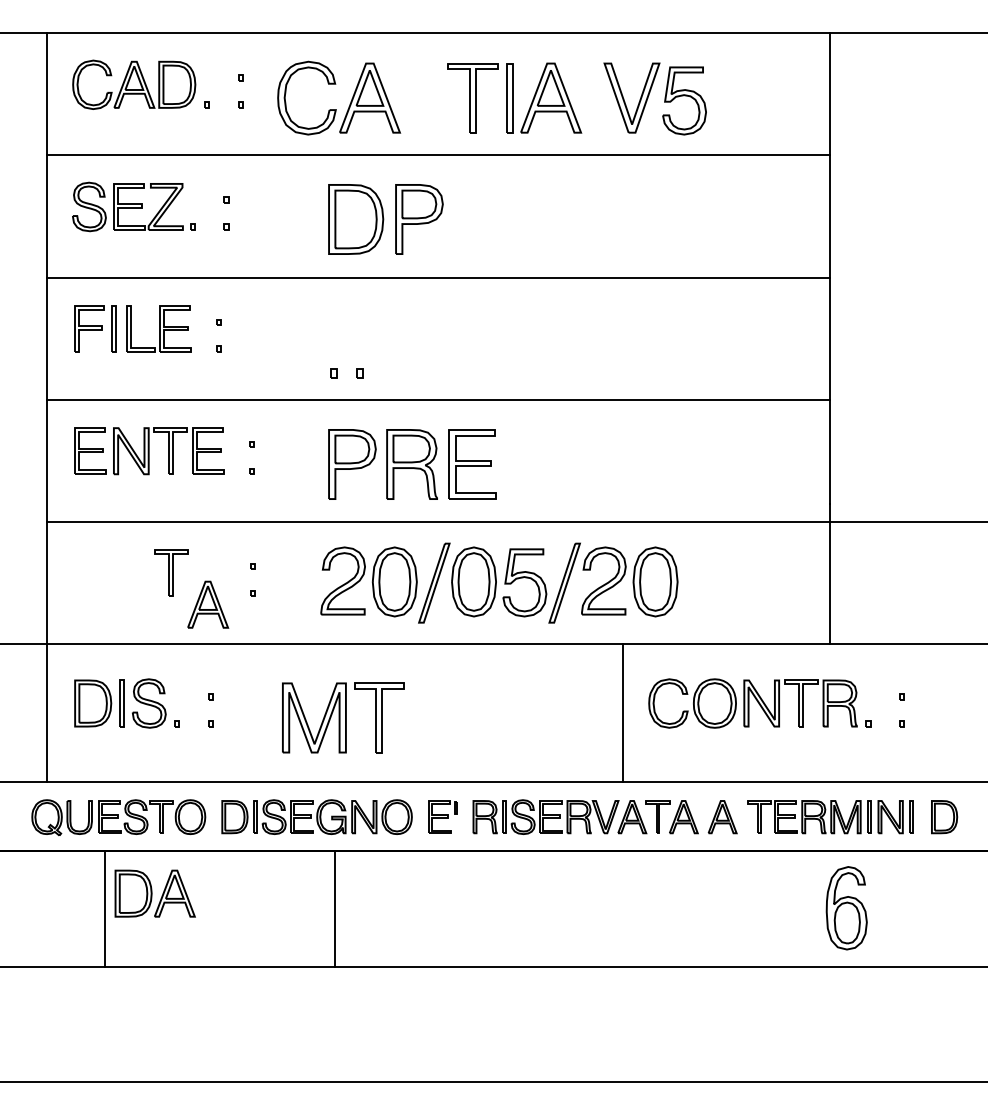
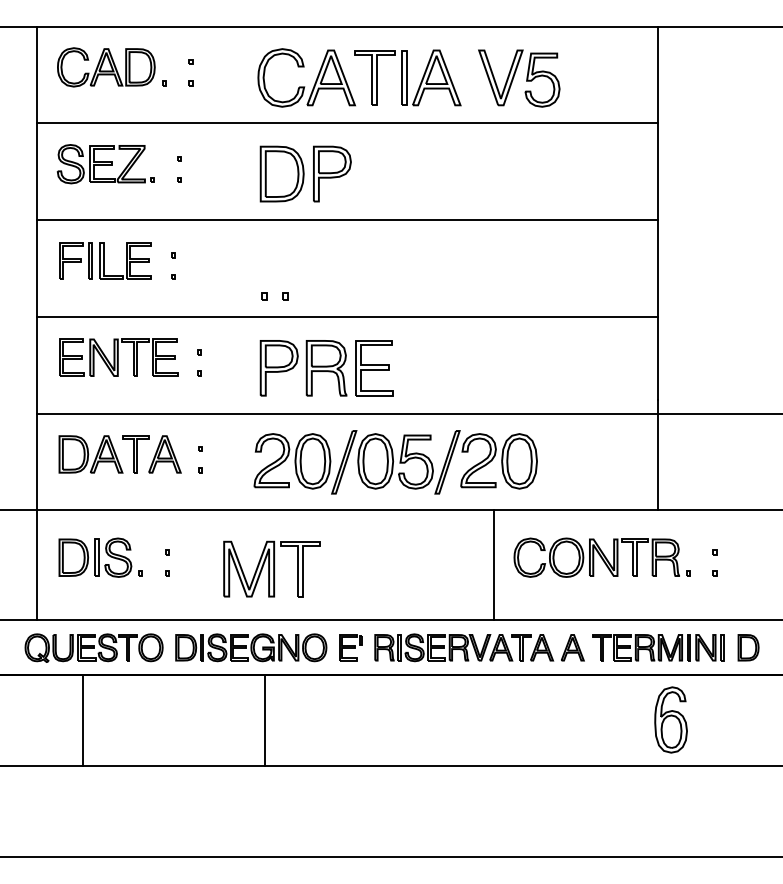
part: (337, 108) -> (305, 86), moved
part: (207, 604) -> (164, 454), moved
part: (154, 893) -> (90, 454), moved

